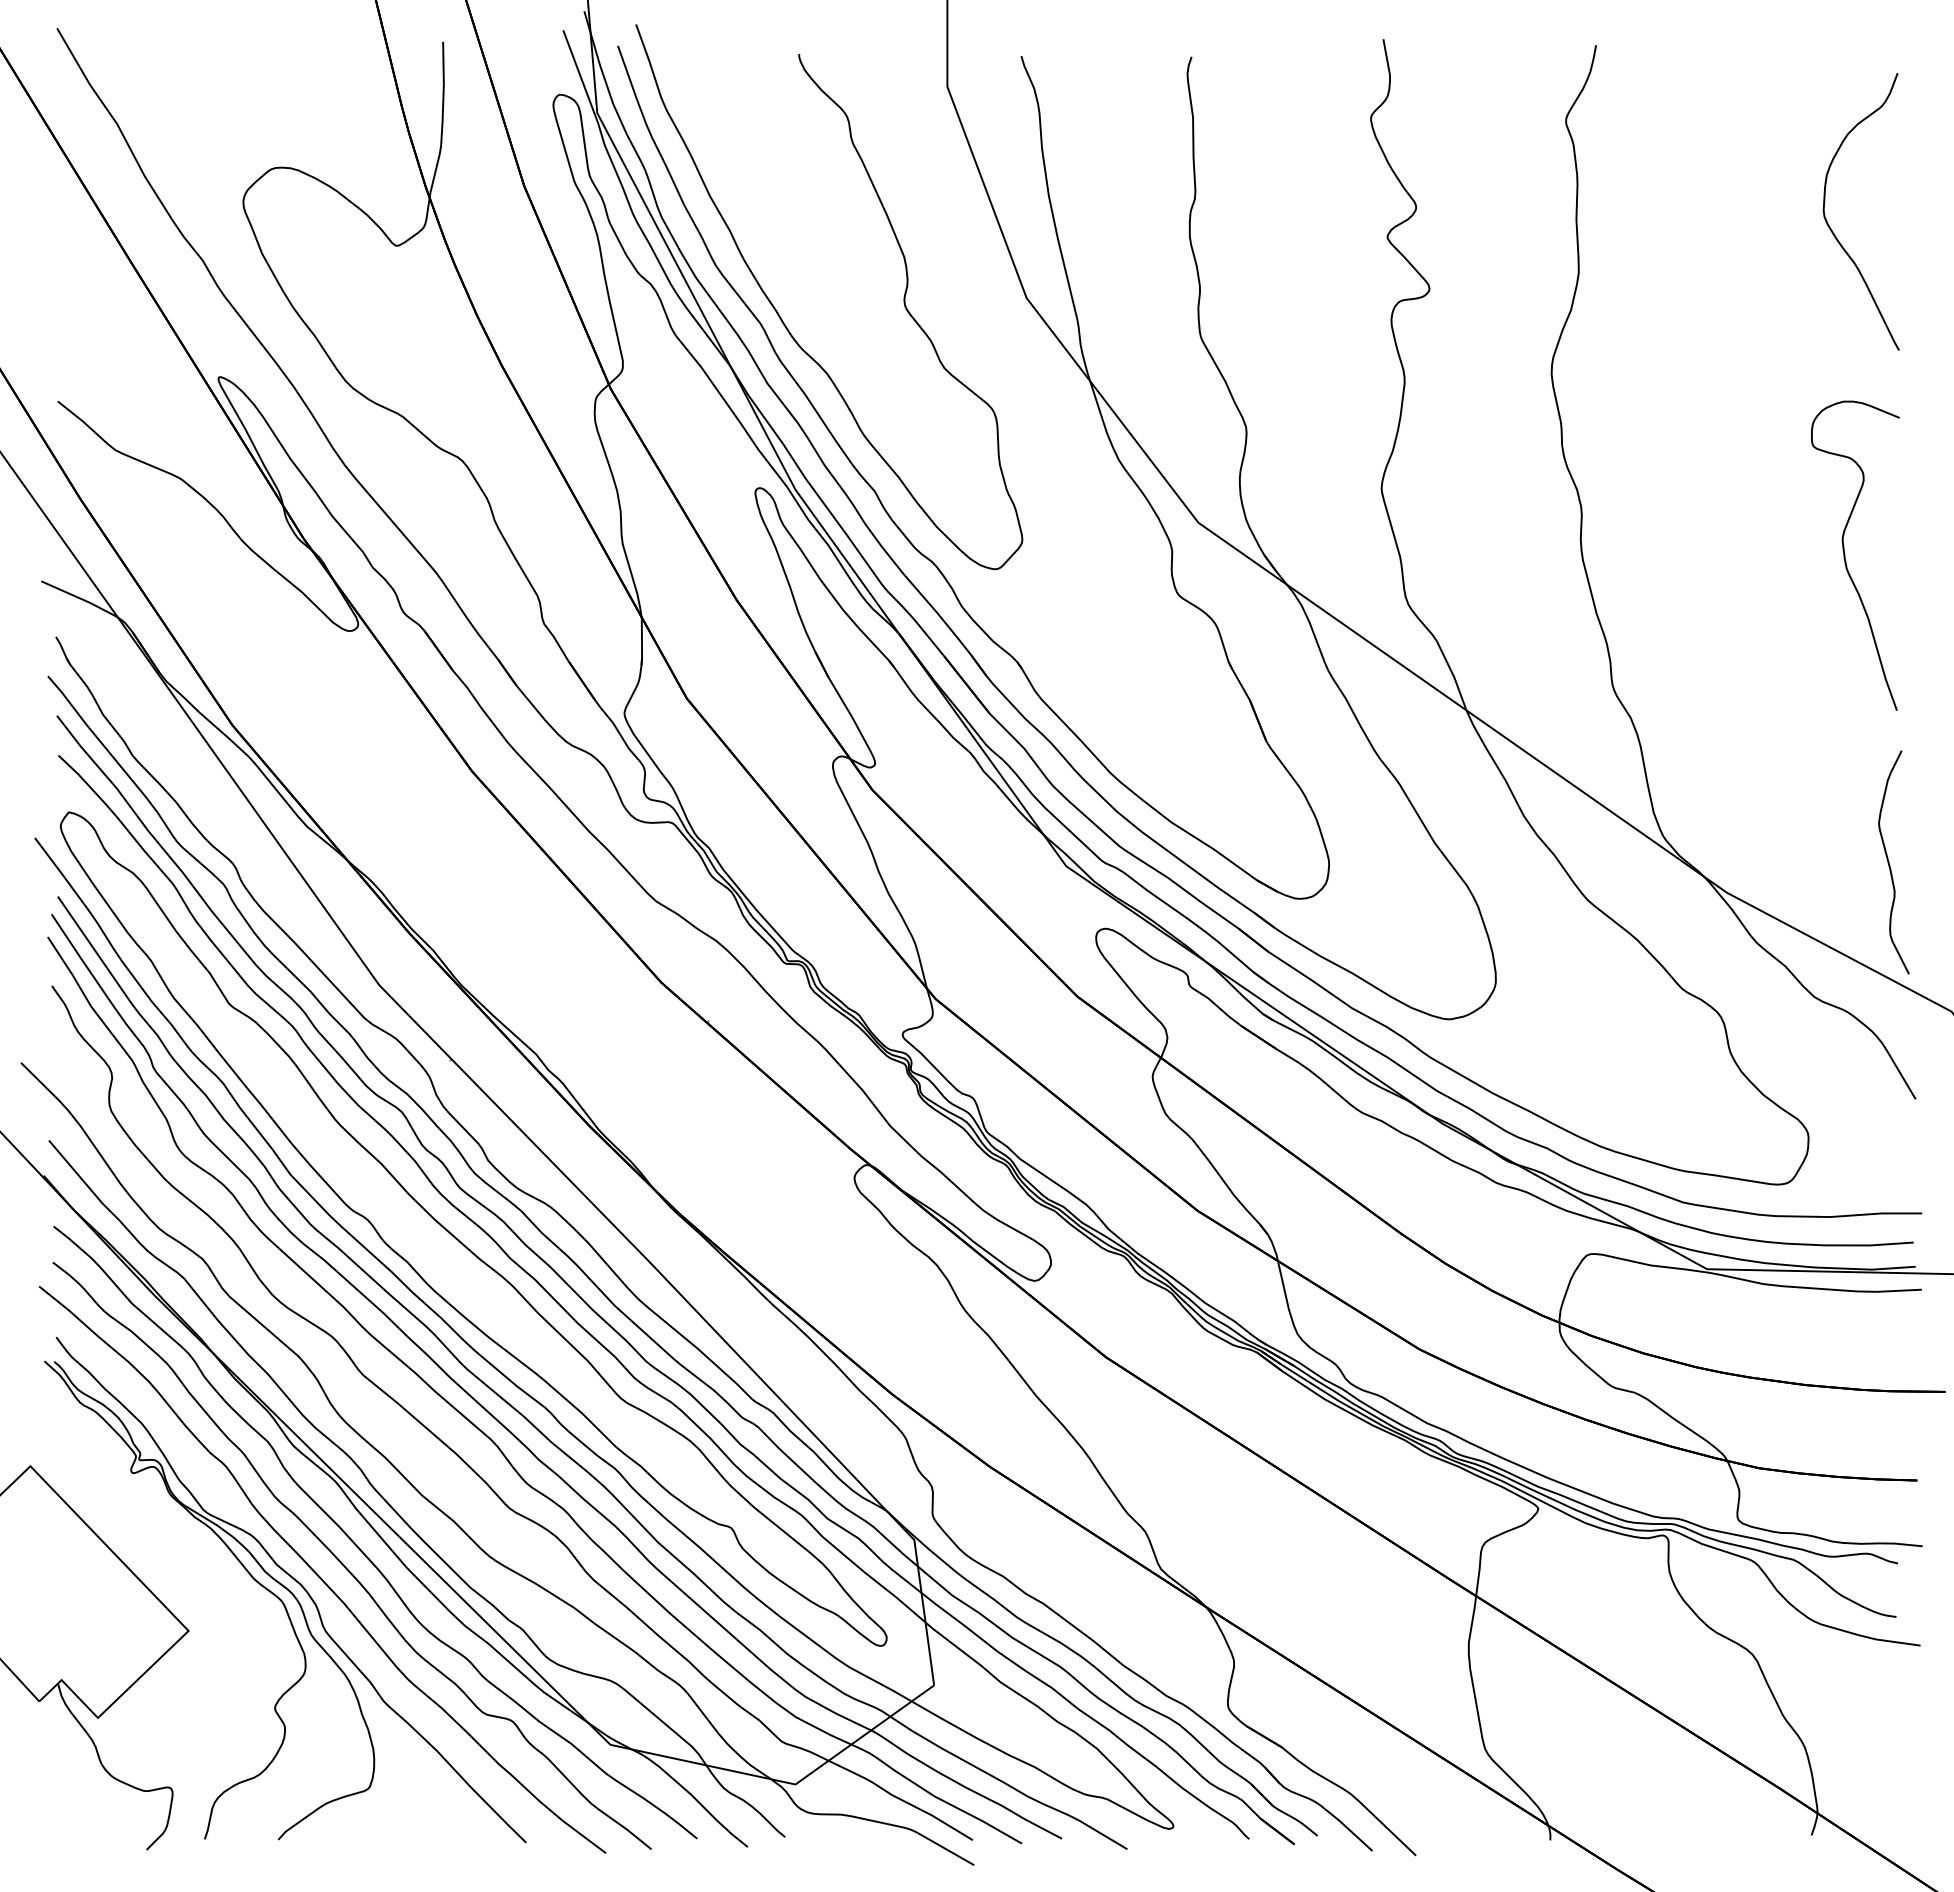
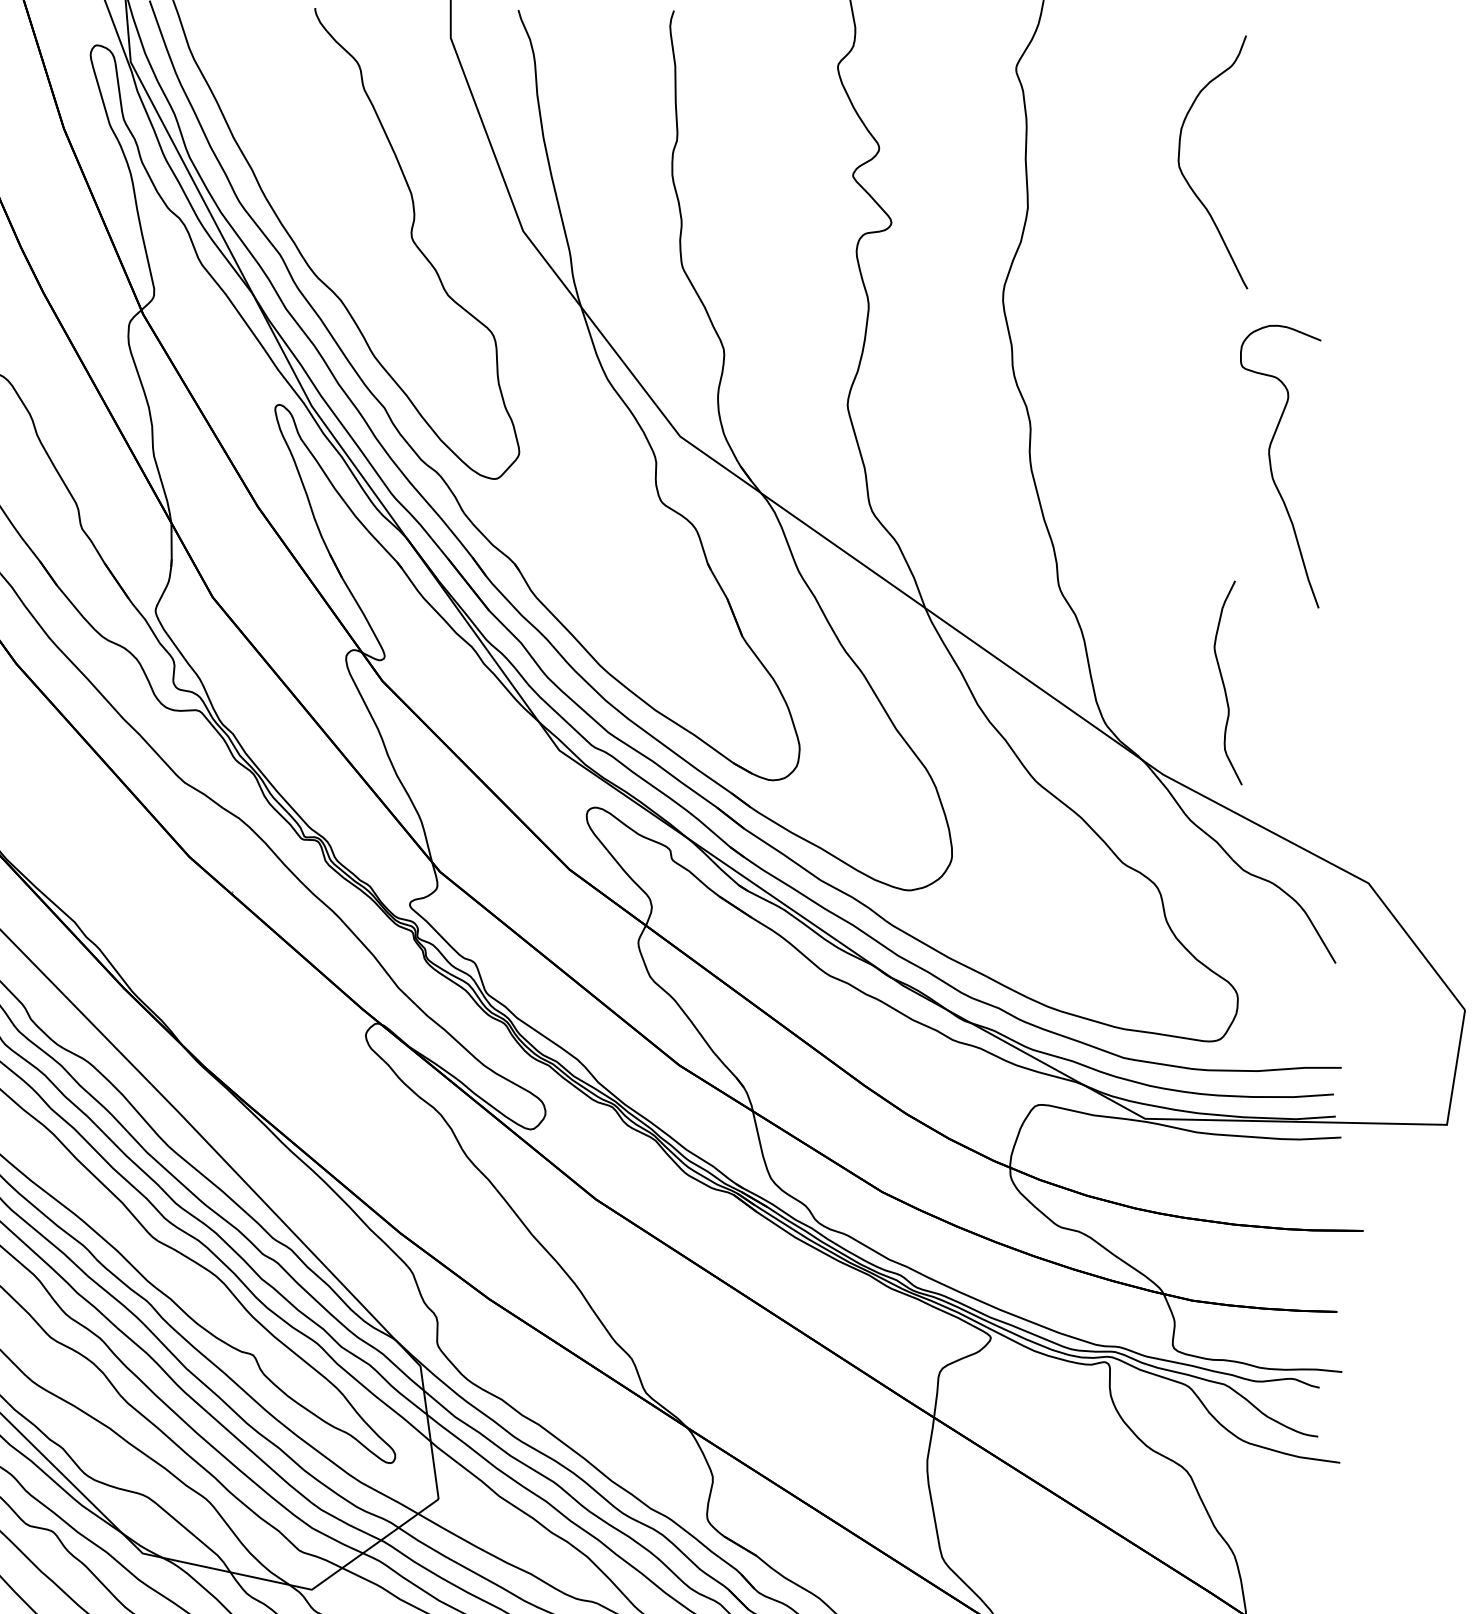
curve: (1830, 226) -> (1184, 175), moved
curve: (1889, 862) -> (1224, 683), moved

